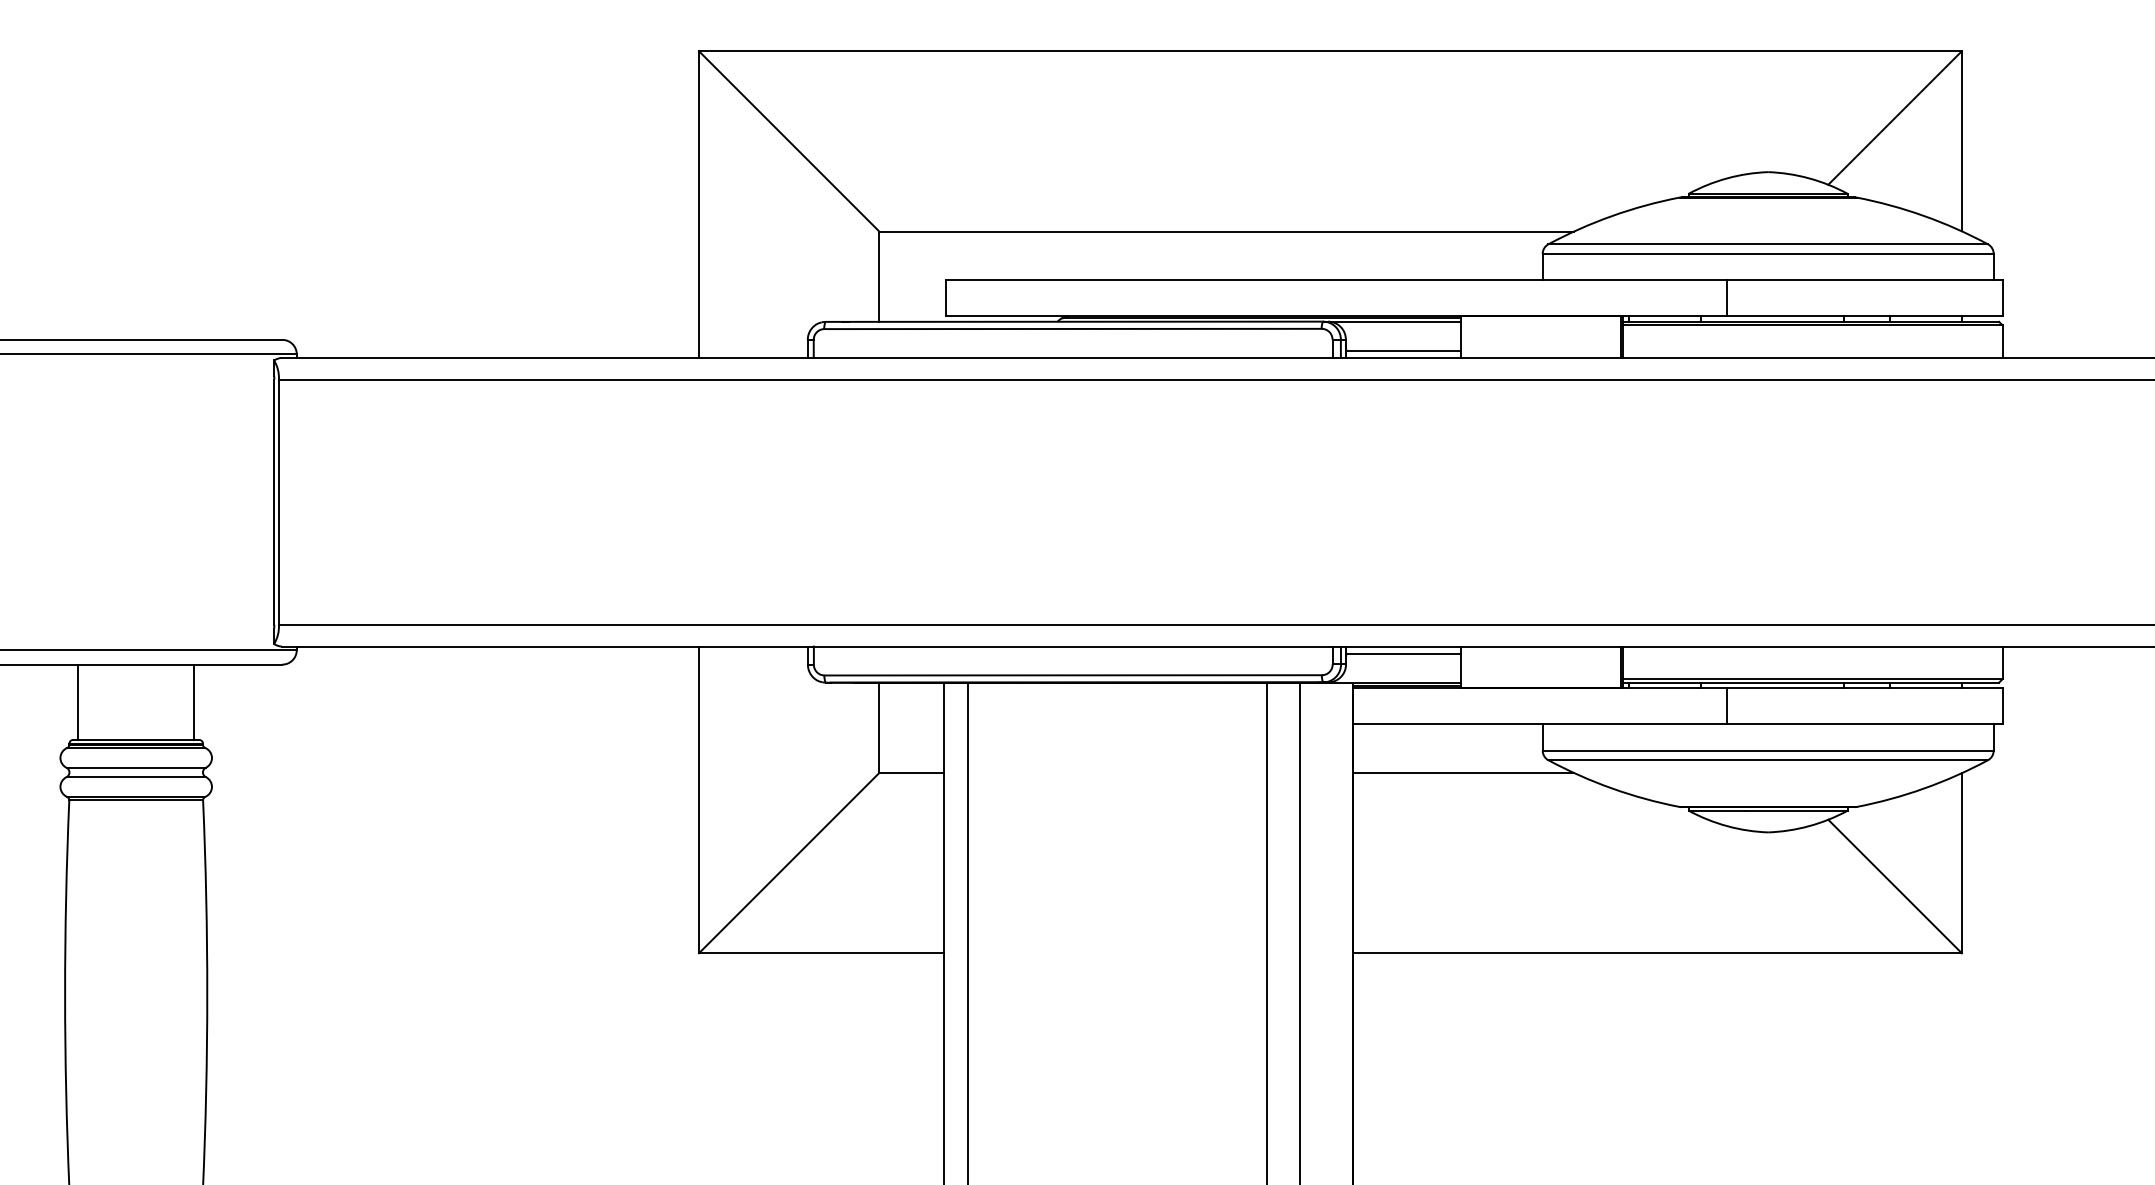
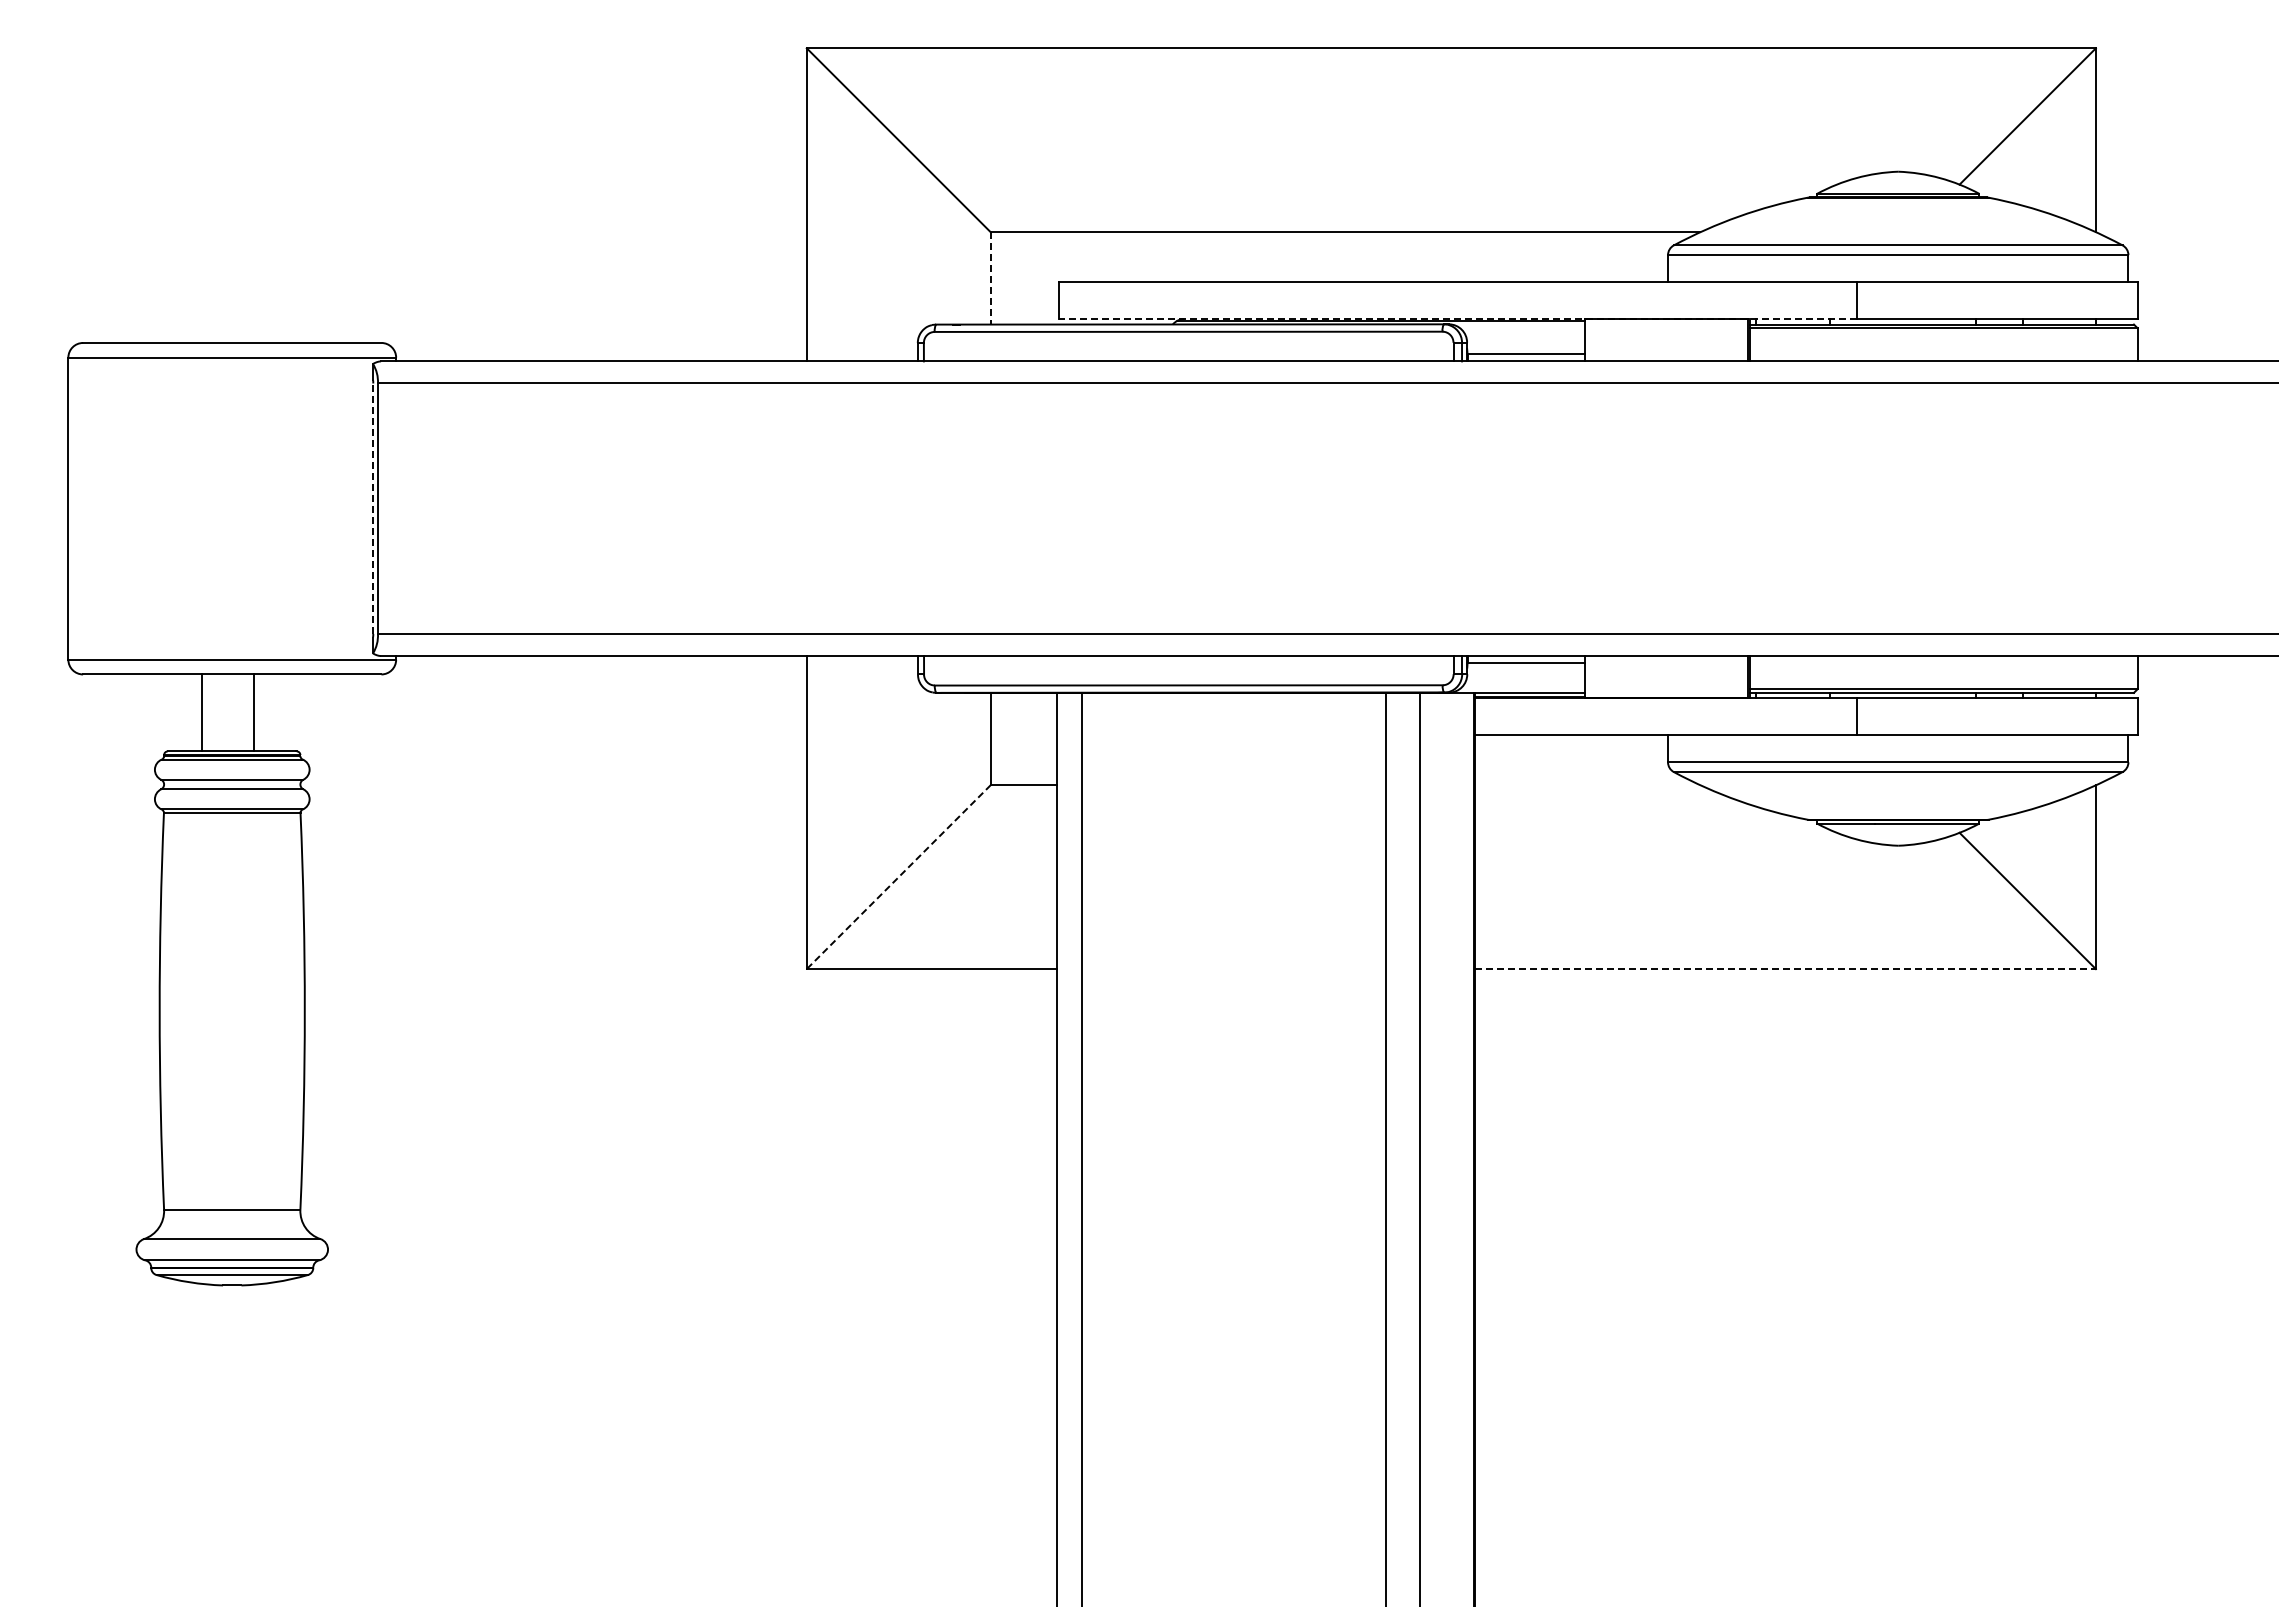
line: (878, 277) -> (990, 279), solid -> dashed
line: (1336, 316) -> (1457, 319), solid -> dashed
line: (1395, 321) -> (1517, 324), removed
line: (274, 502) -> (373, 508), solid -> dashed
line: (78, 701) -> (254, 712), moved
line: (194, 701) -> (202, 712), moved
line: (1462, 772) -> (1586, 784), removed
line: (788, 863) -> (898, 877), solid -> dashed
line: (1657, 953) -> (1785, 969), solid -> dashed

